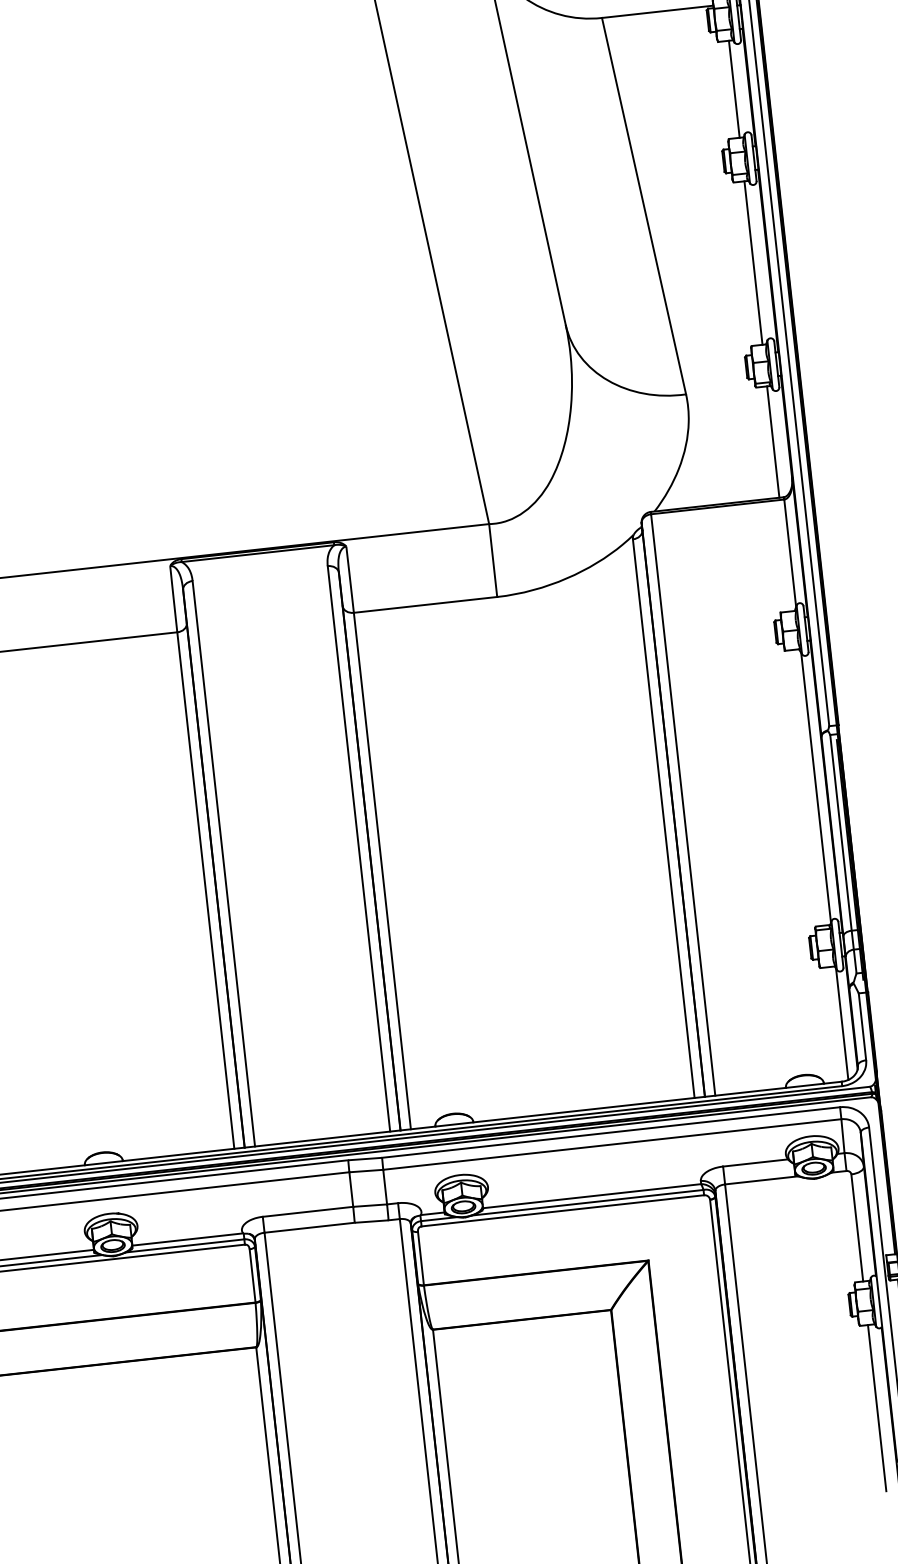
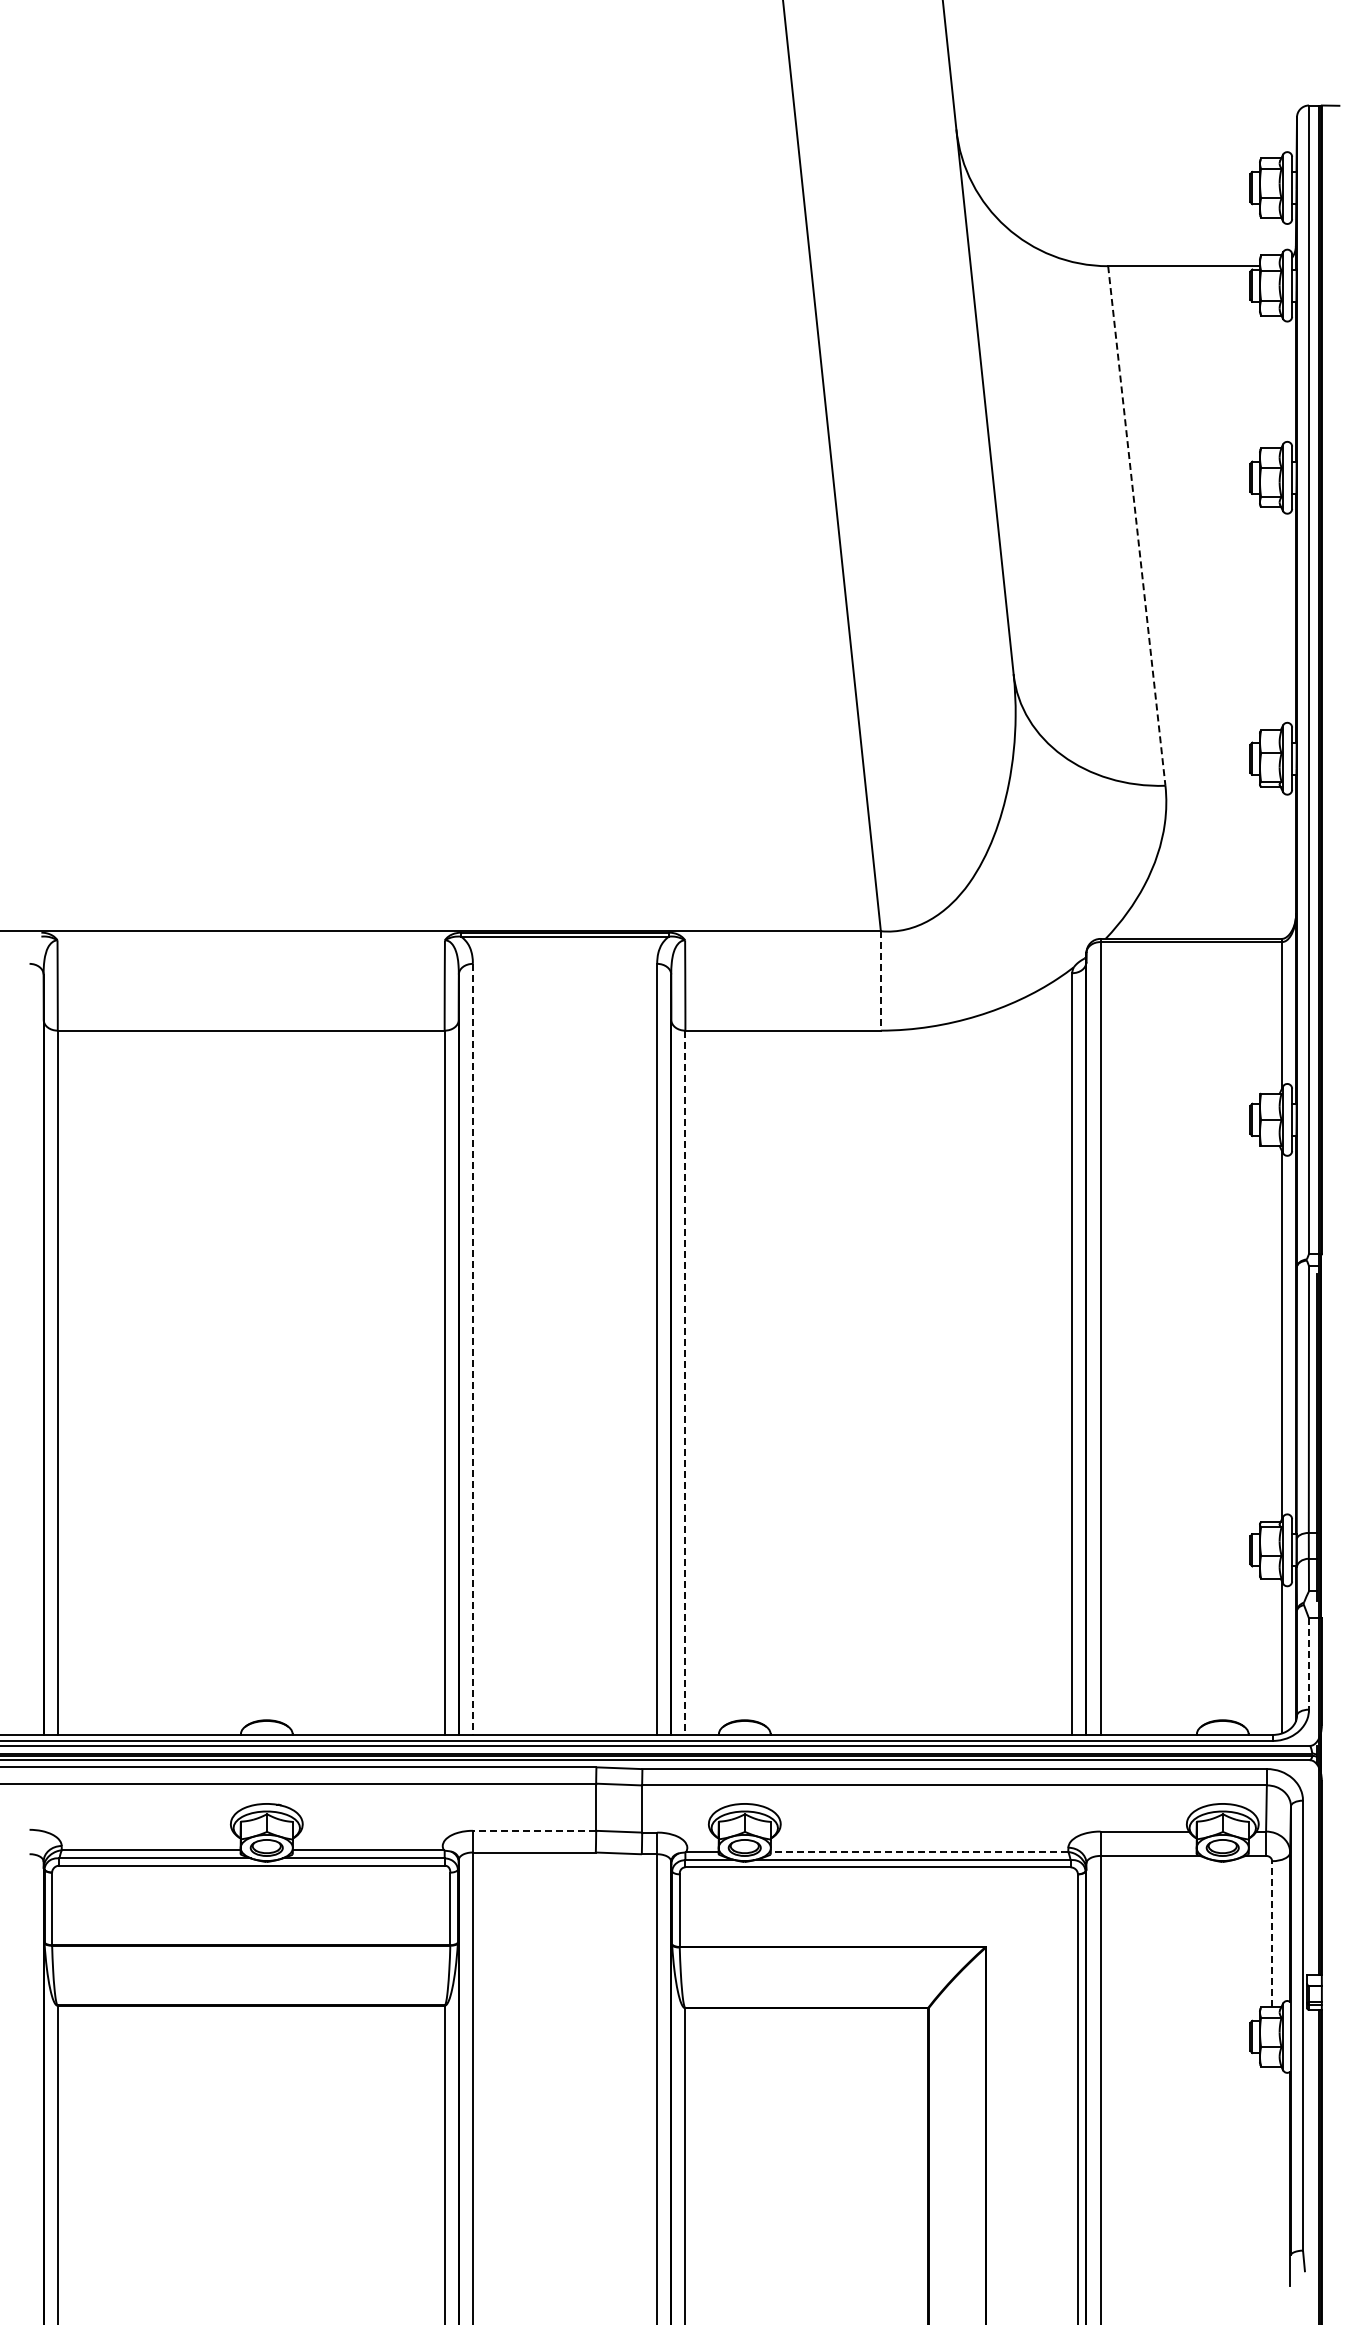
line: (734, 88) -> (1275, 381), removed
line: (643, 206) -> (1136, 526), solid -> dashed
line: (753, 262) -> (1275, 618), removed
line: (772, 441) -> (1275, 862), removed
line: (492, 560) -> (880, 980), solid -> dashed
line: (223, 863) -> (472, 1349), solid -> dashed
line: (382, 871) -> (685, 1383), solid -> dashed
line: (862, 1027) -> (1309, 1664), solid -> dashed
line: (592, 1195) -> (919, 1851), solid -> dashed
line: (307, 1211) -> (534, 1830), solid -> dashed
line: (857, 1227) -> (1272, 1933), solid -> dashed
line: (877, 1407) -> (1272, 2179), removed

